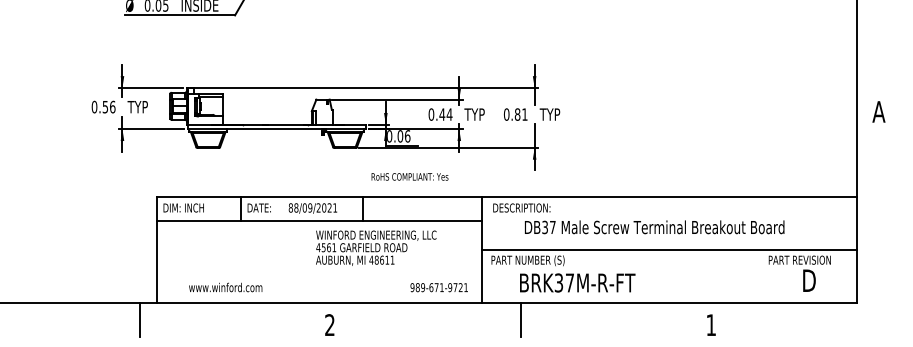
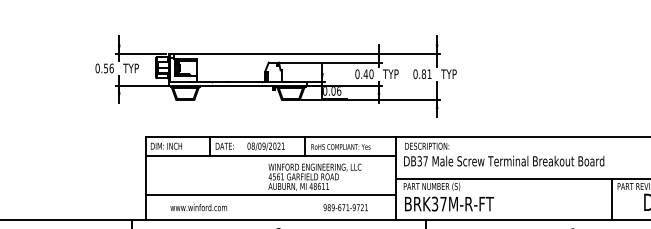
text: (449, 114) -> (371, 74), 0.44 -> 0.40
text: (409, 176) -> (340, 146), moved
text: (290, 207) -> (248, 145), 88/09/2021 -> 08/09/2021
text: (654, 227) -> (504, 161), moved
line: (318, 271) -> (270, 195), added
line: (761, 275) -> (612, 198), added
text: (577, 282) -> (449, 203), moved
text: (438, 287) -> (345, 207), moved

